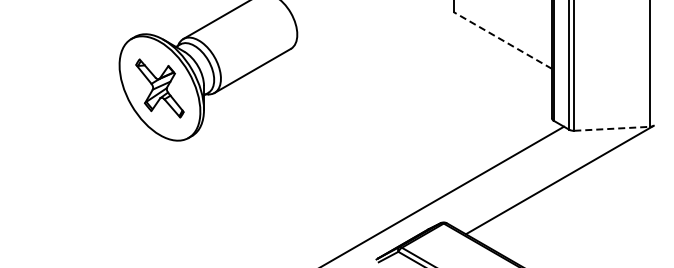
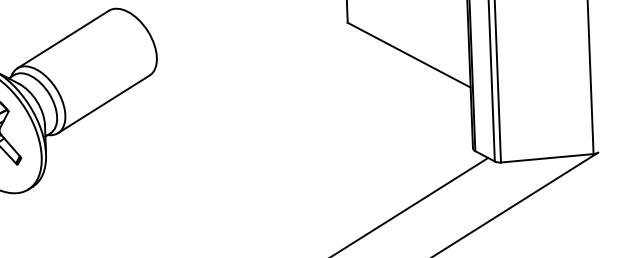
line: (502, 40) -> (408, 55), dashed -> solid
line: (612, 128) -> (547, 157), dashed -> solid

